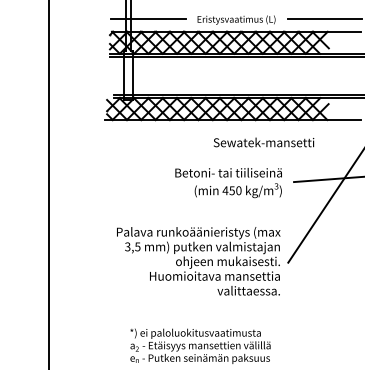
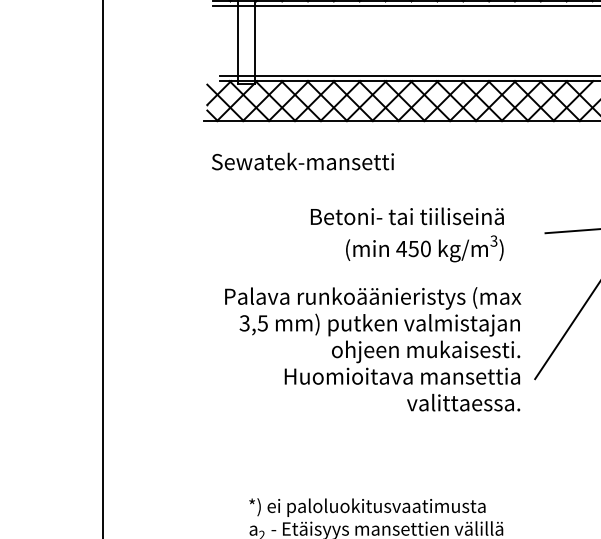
text: (264, 142) -> (303, 161), moved
text: (228, 183) -> (407, 235), moved
text: (198, 261) -> (372, 349), moved

